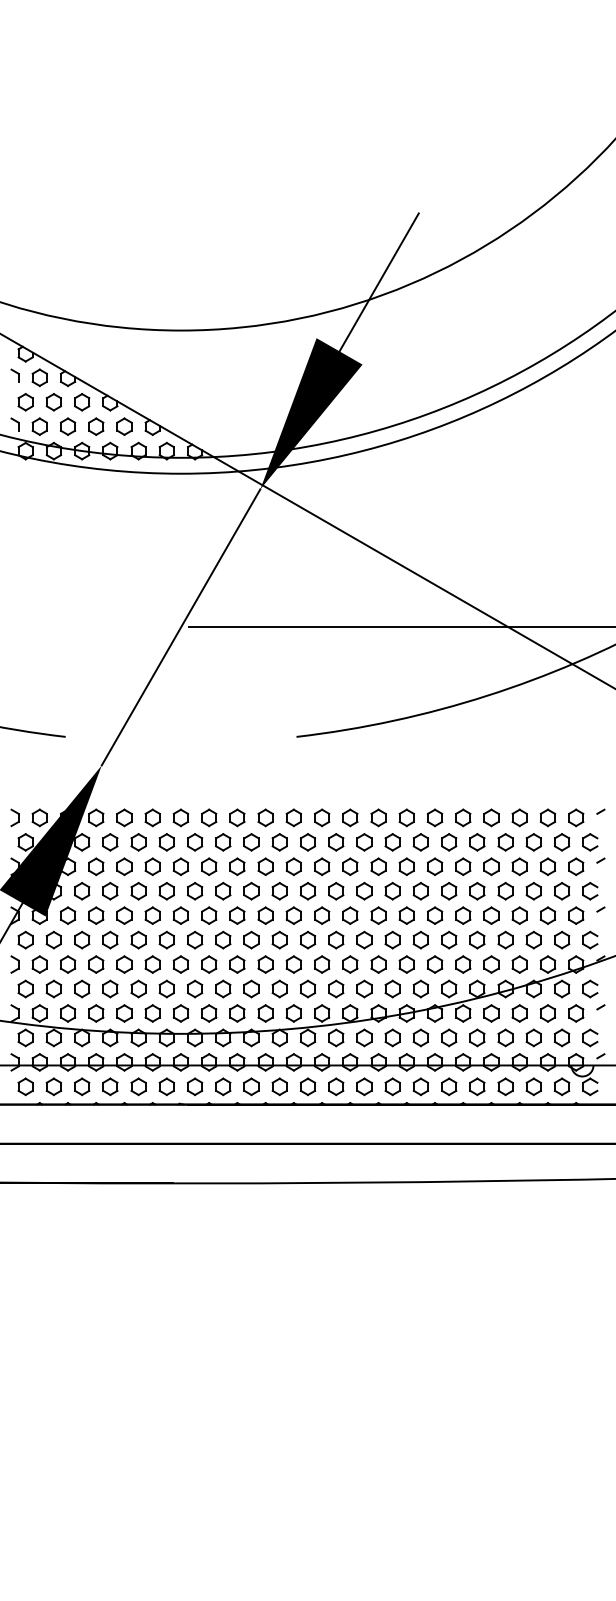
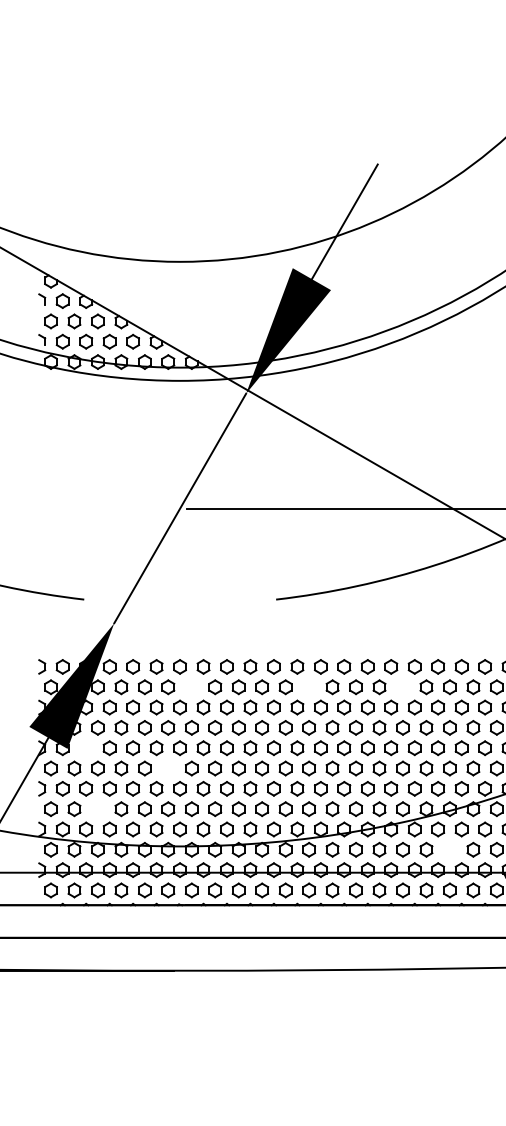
part: (195, 842) -> (192, 687), removed
part: (336, 842) -> (309, 687), removed
part: (449, 842) -> (403, 687), removed
part: (67, 915) -> (85, 748), removed
part: (166, 939) -> (168, 768), removed
part: (82, 988) -> (98, 808), removed
part: (505, 1037) -> (449, 849), removed

